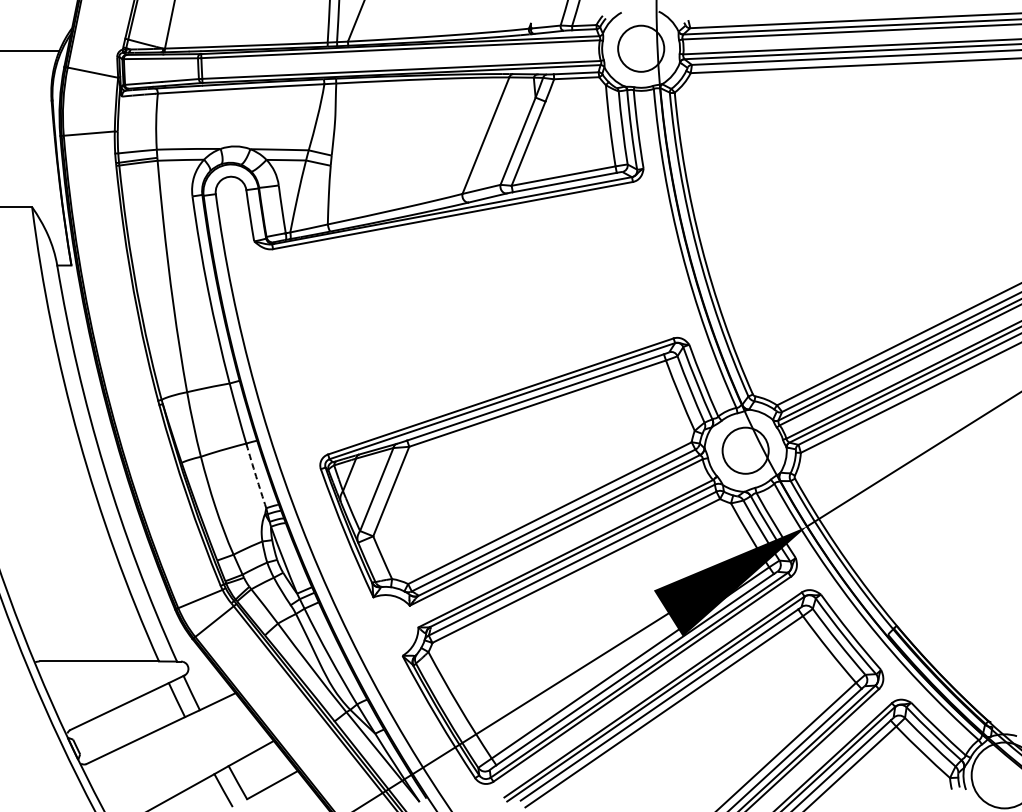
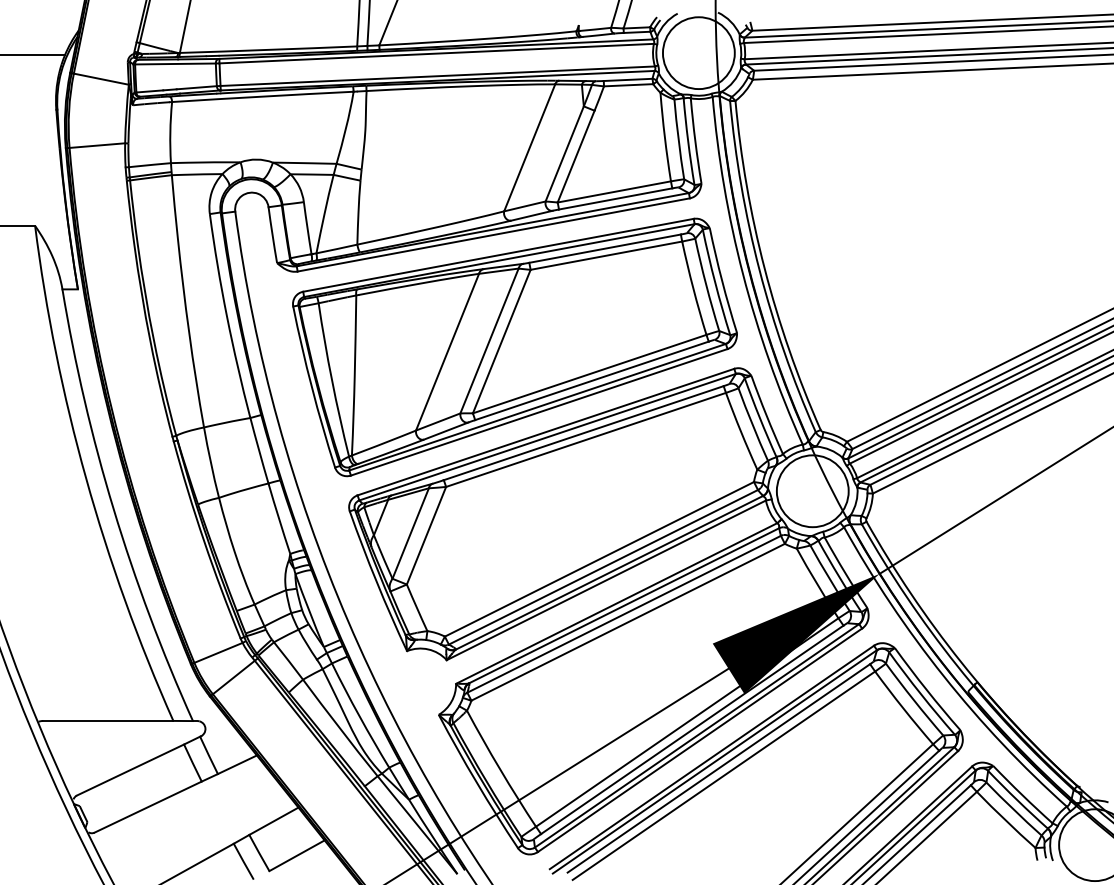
circle: (640, 49) -> (698, 53), size x1.43
part: (472, 318) -> (514, 347), added
circle: (745, 450) -> (812, 491), size x1.43
arc: (256, 476) -> (279, 519), dashed -> solid

